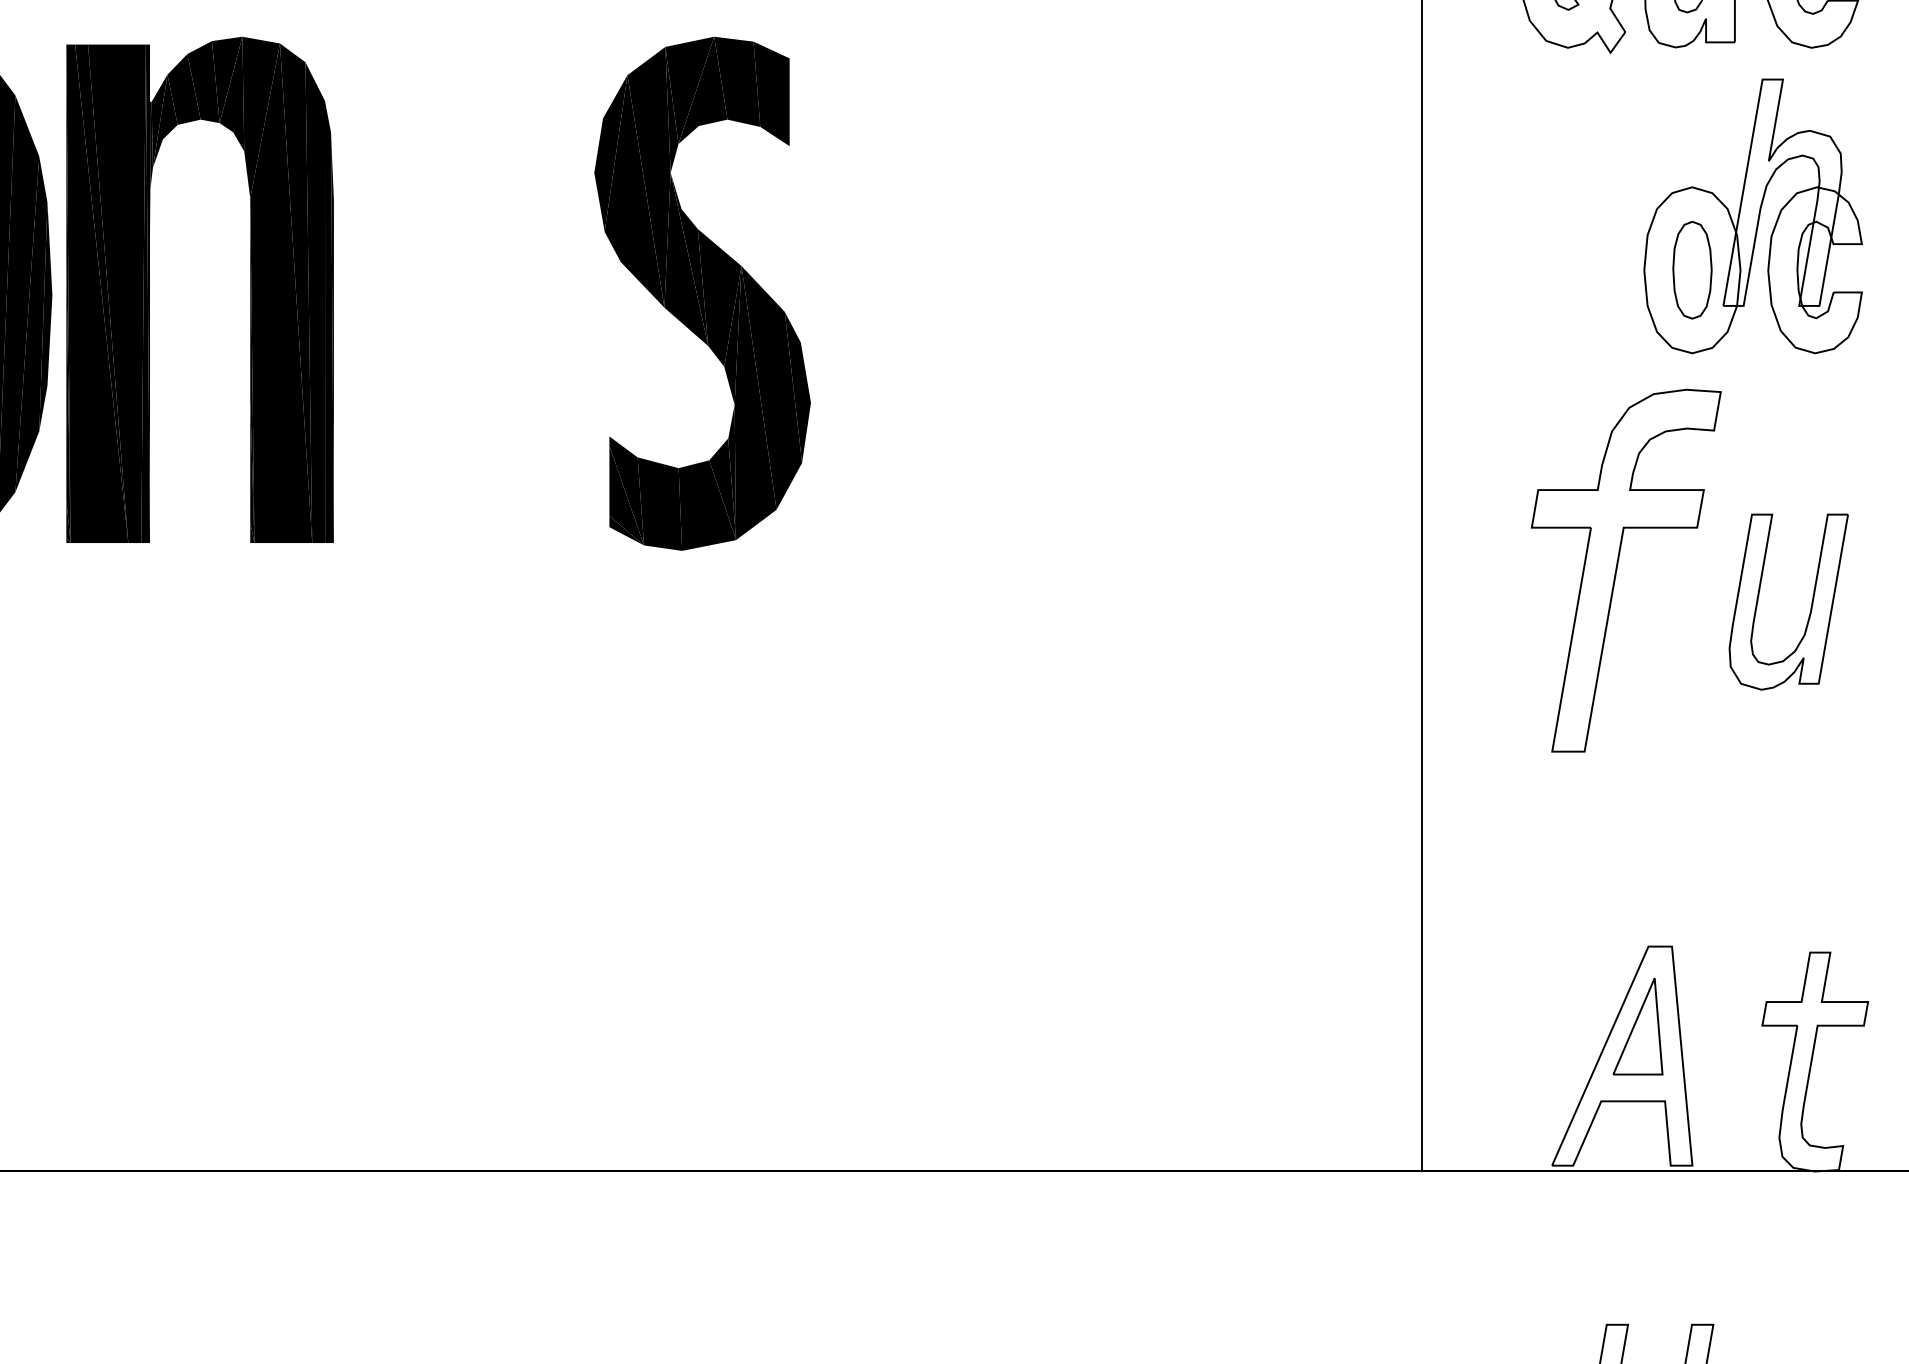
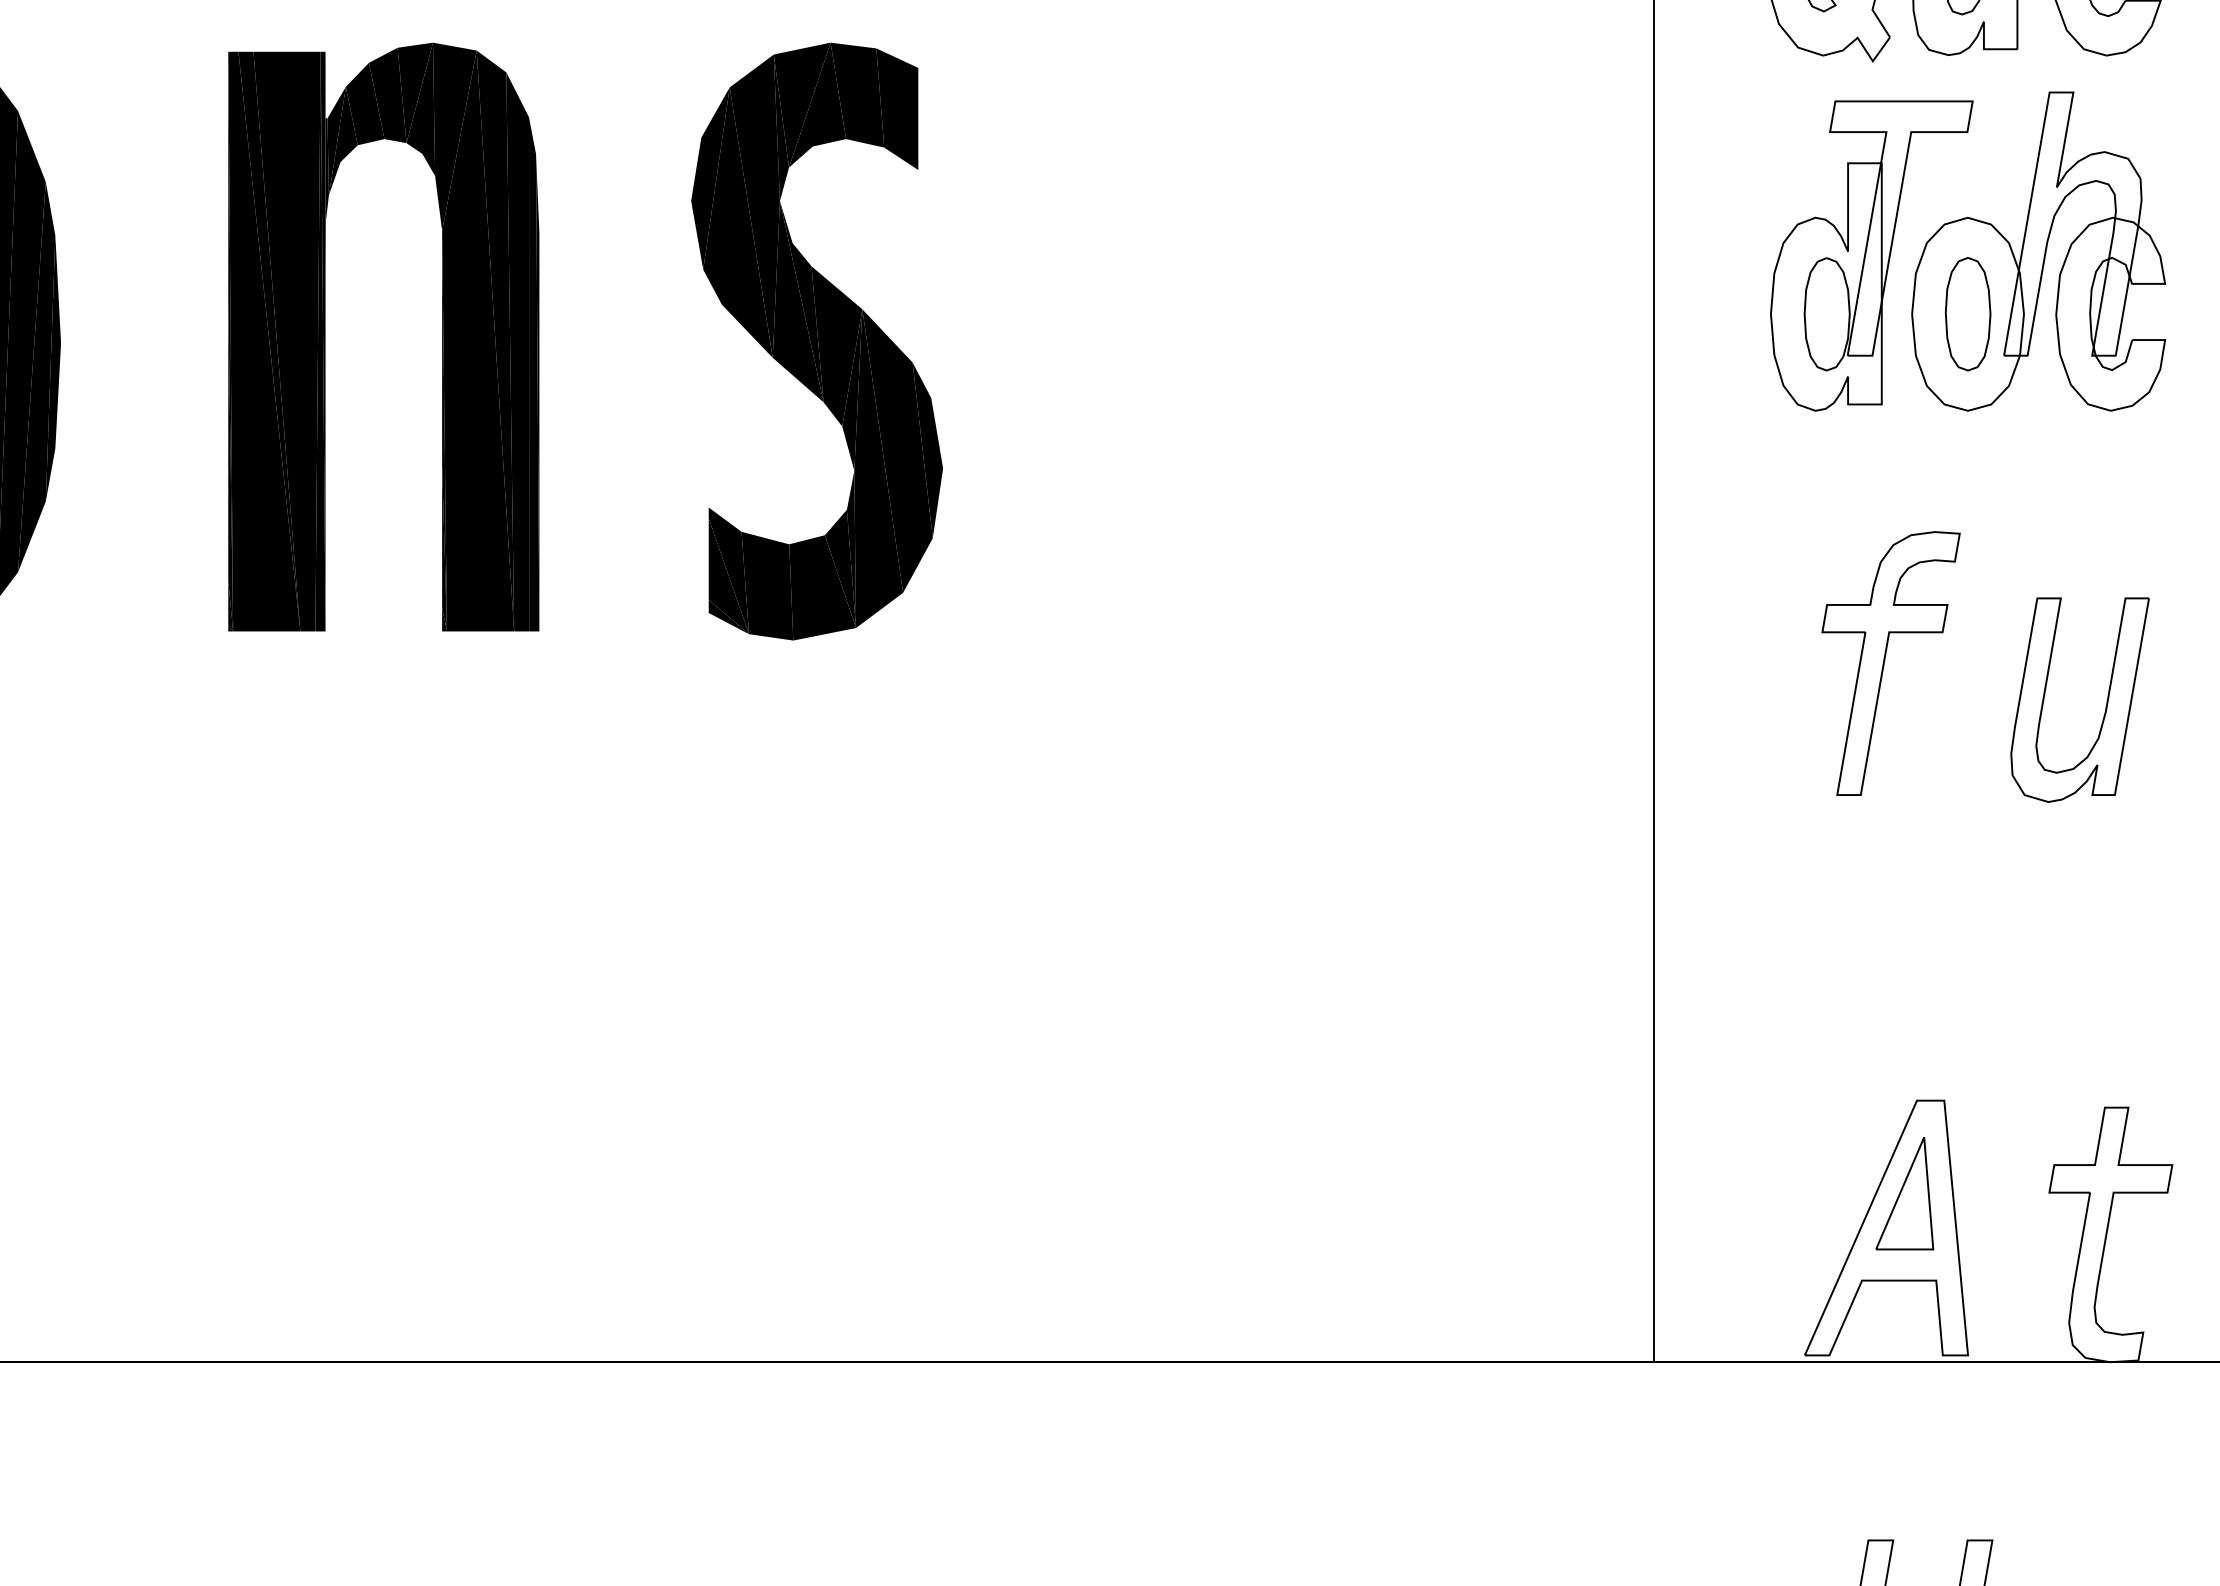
part: (1609, 219) -> (1871, 255), added
part: (149, 289) -> (325, 336), moved
part: (1625, 570) -> (1890, 663), size x0.62

